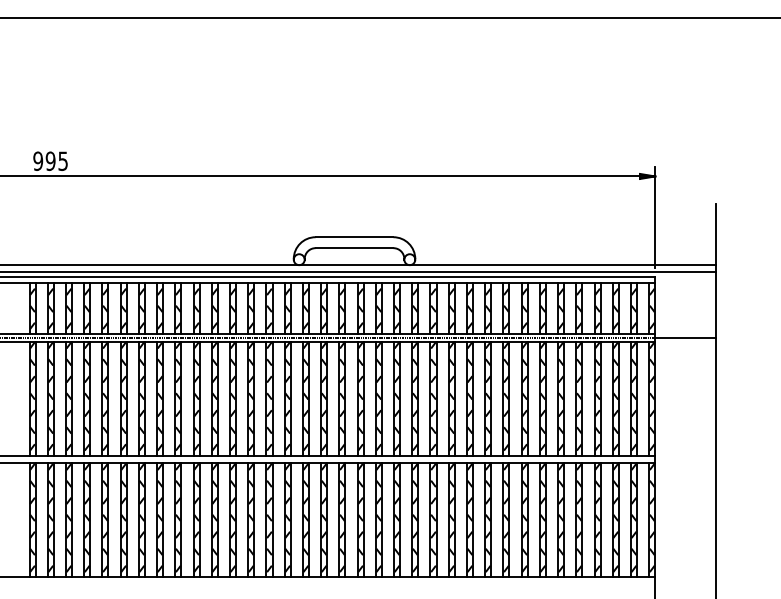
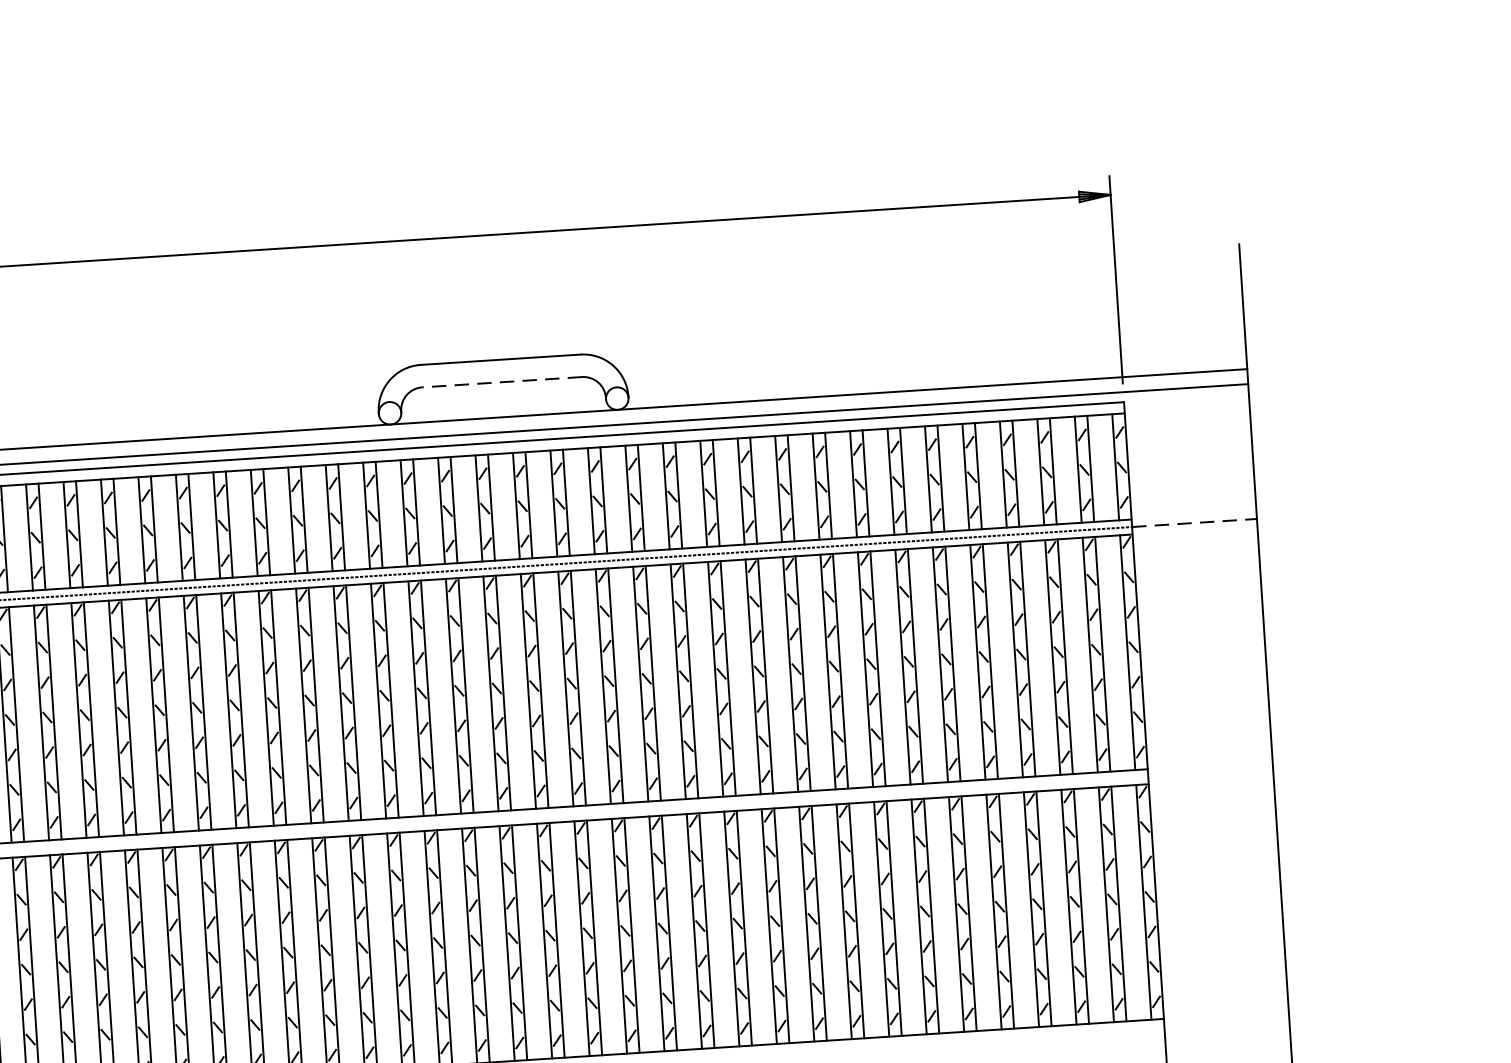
line: (354, 248) -> (502, 382), solid -> dashed
line: (686, 338) -> (1196, 523), solid -> dashed

